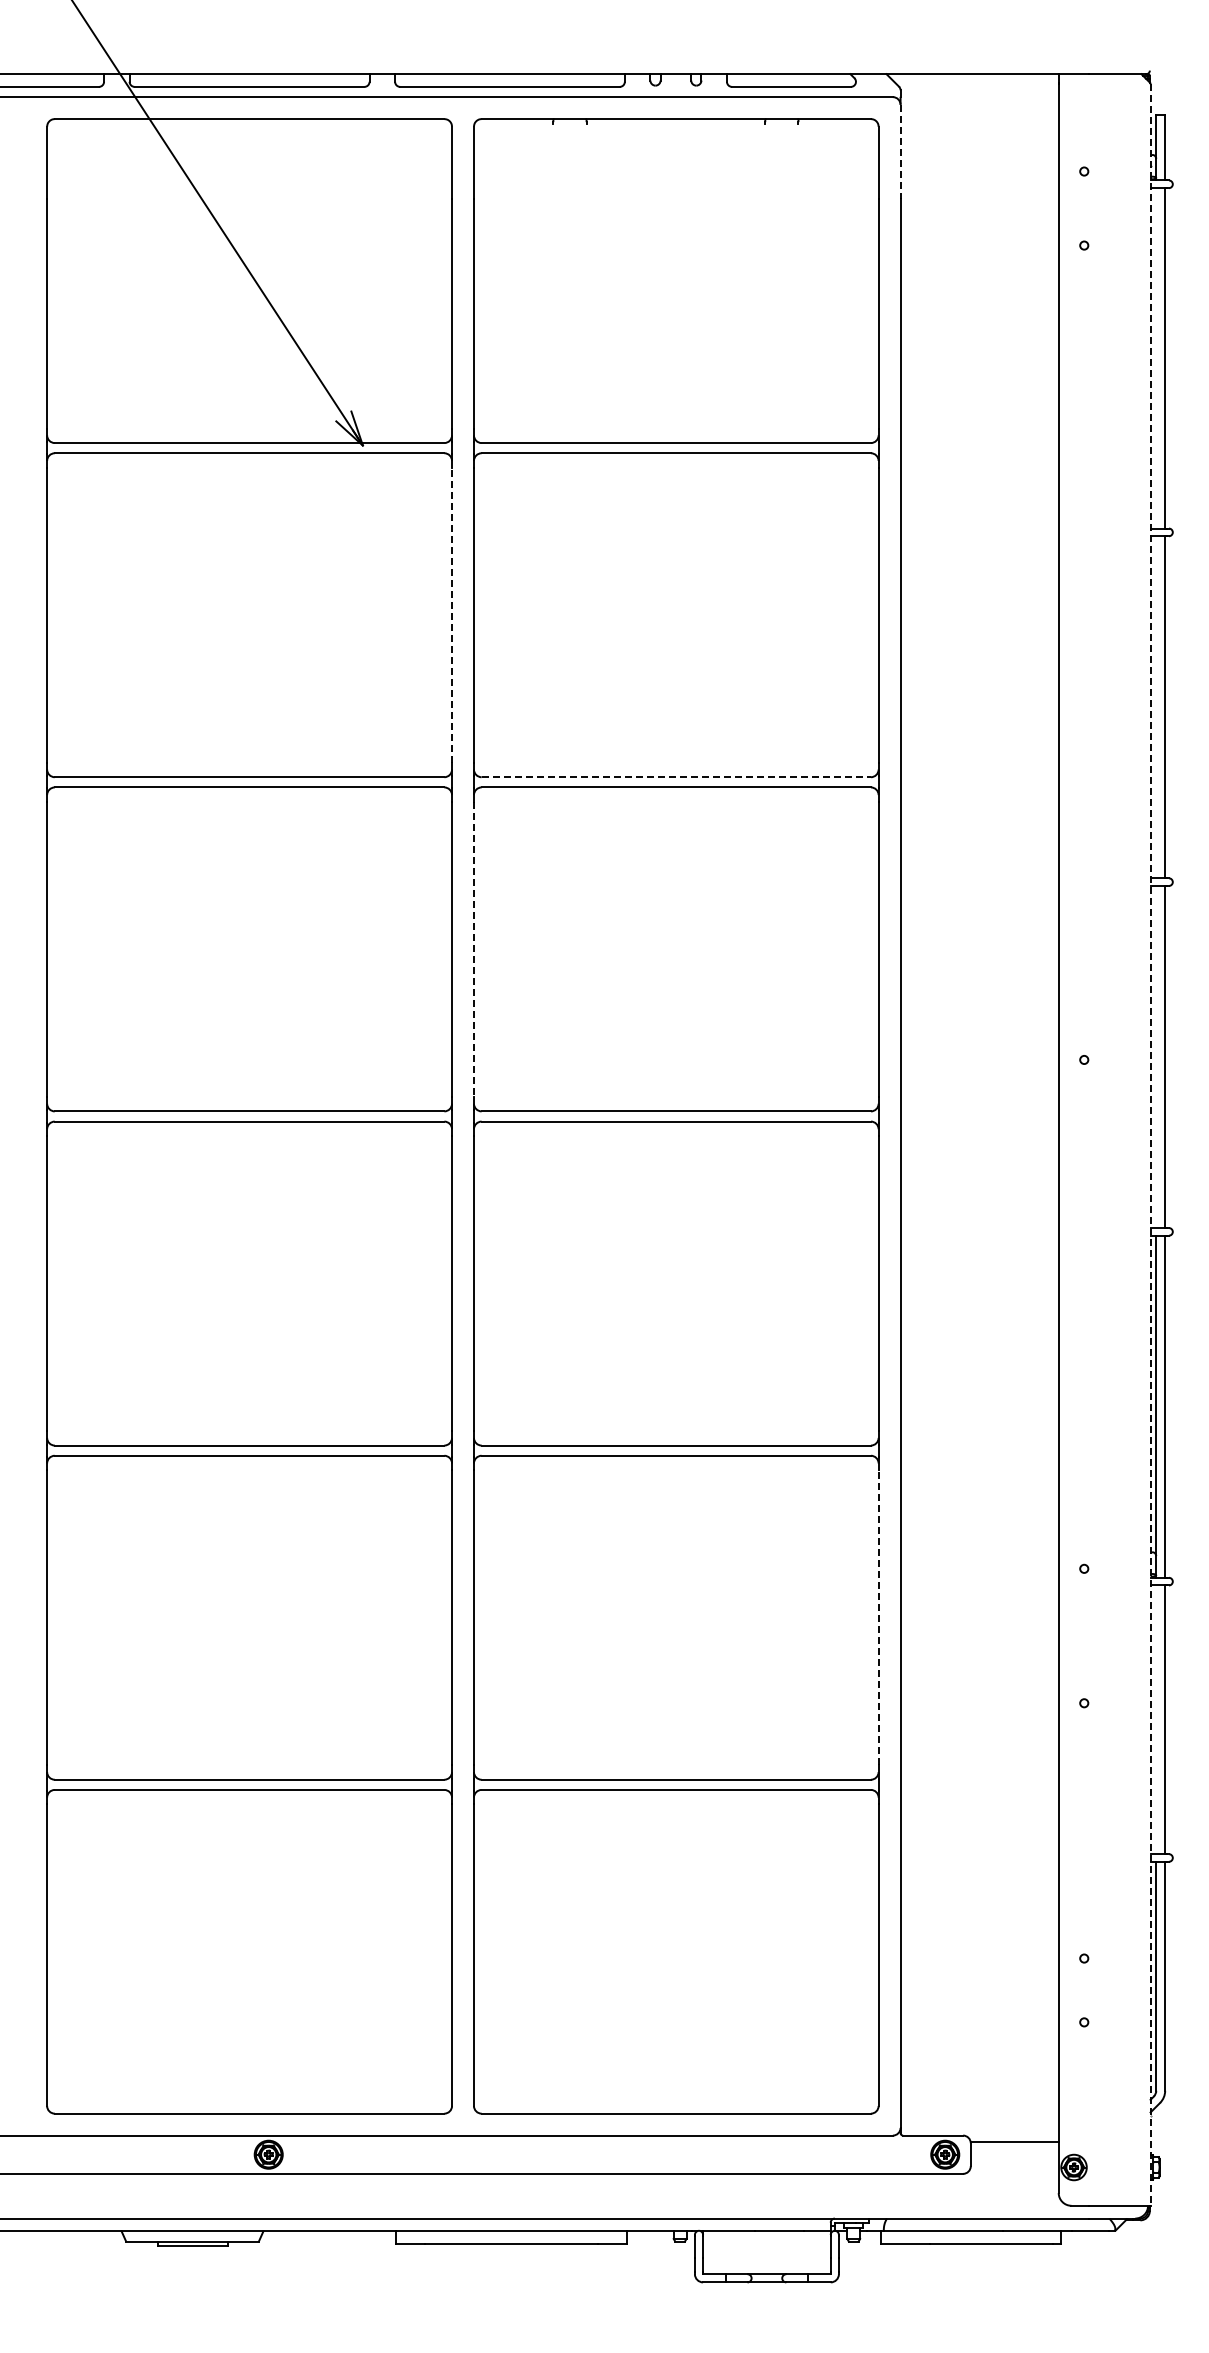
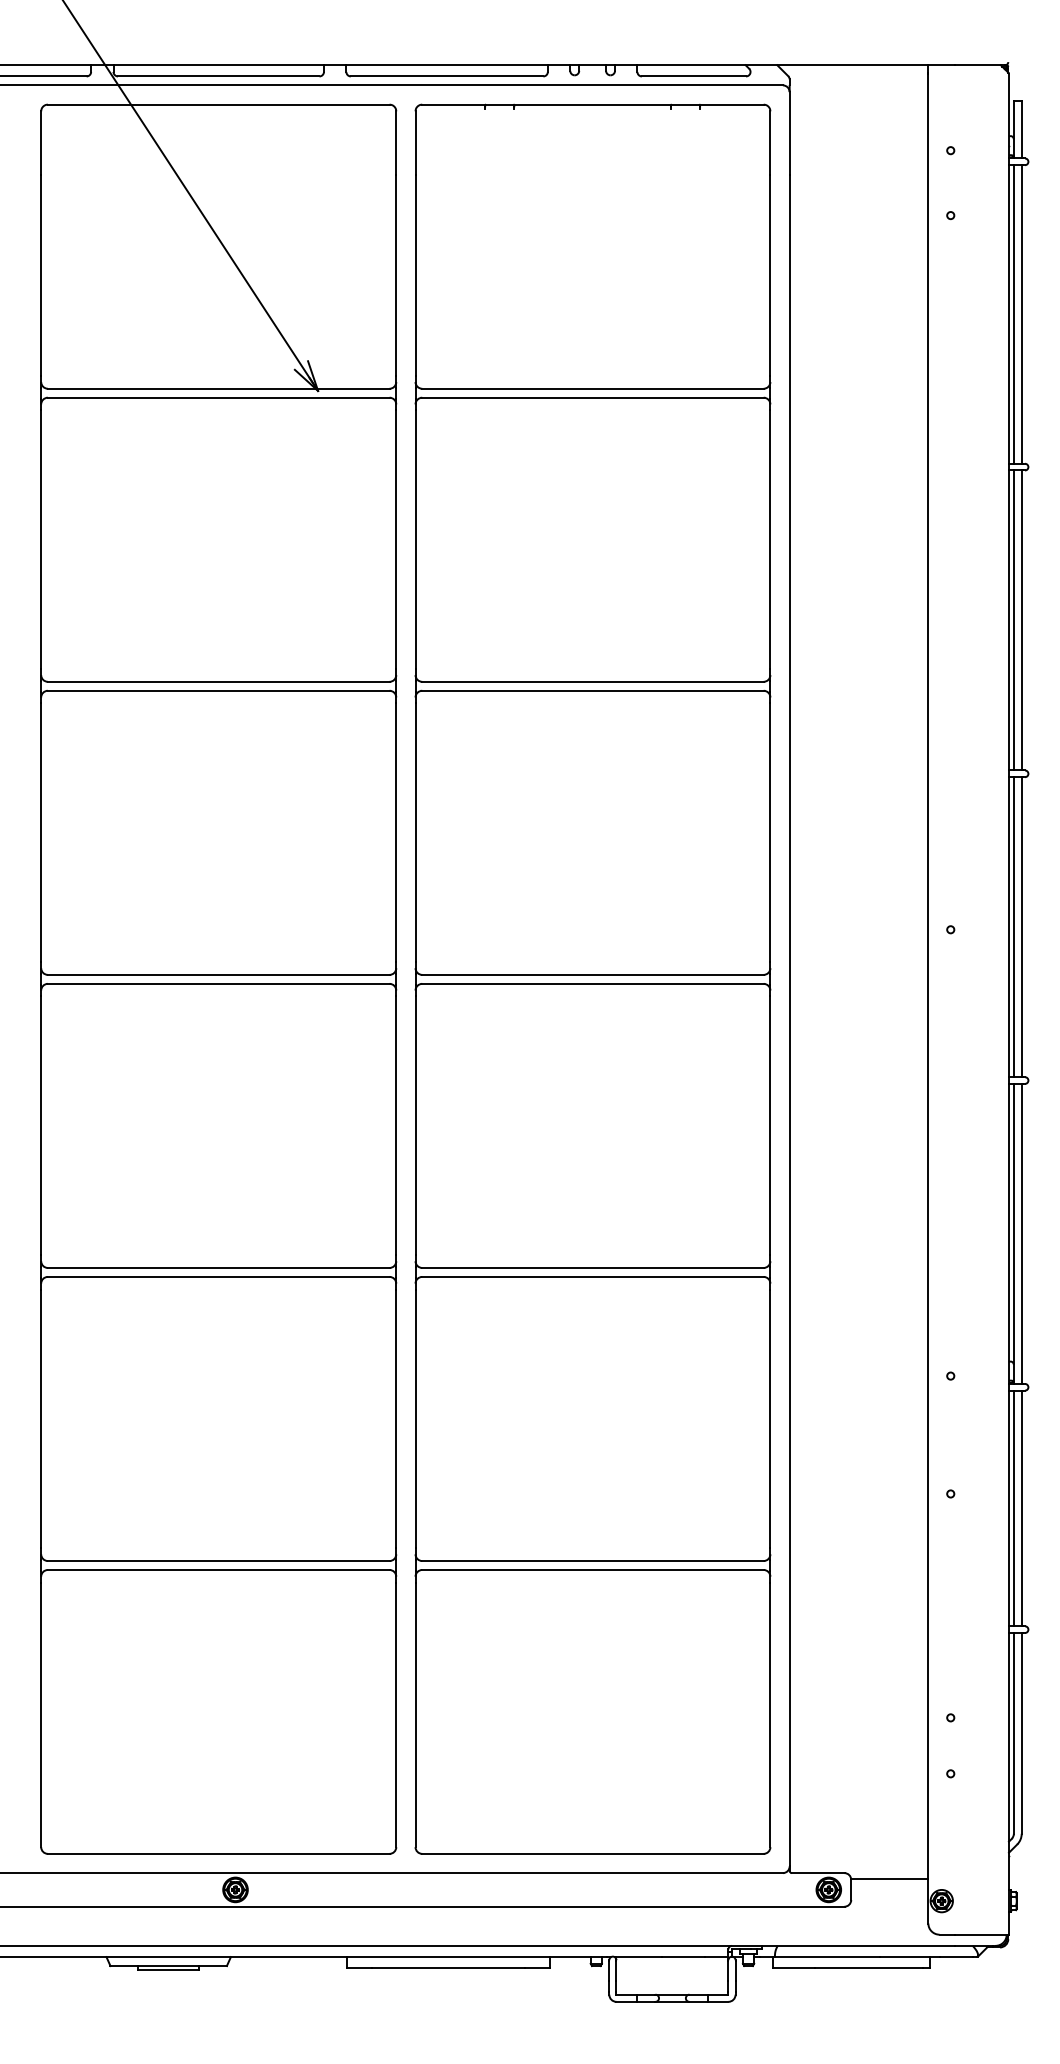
line: (900, 152) -> (789, 133), dashed -> solid
line: (1156, 358) -> (1014, 314), added
line: (452, 615) -> (396, 540), dashed -> solid
line: (1156, 707) -> (1014, 620), added
line: (676, 777) -> (593, 682), dashed -> solid
line: (473, 949) -> (415, 832), dashed -> solid
line: (1156, 1056) -> (1014, 926), added
line: (1150, 1145) -> (1008, 1004), dashed -> solid
line: (878, 1617) -> (770, 1418), dashed -> solid
line: (1156, 1719) -> (1014, 1508), added

